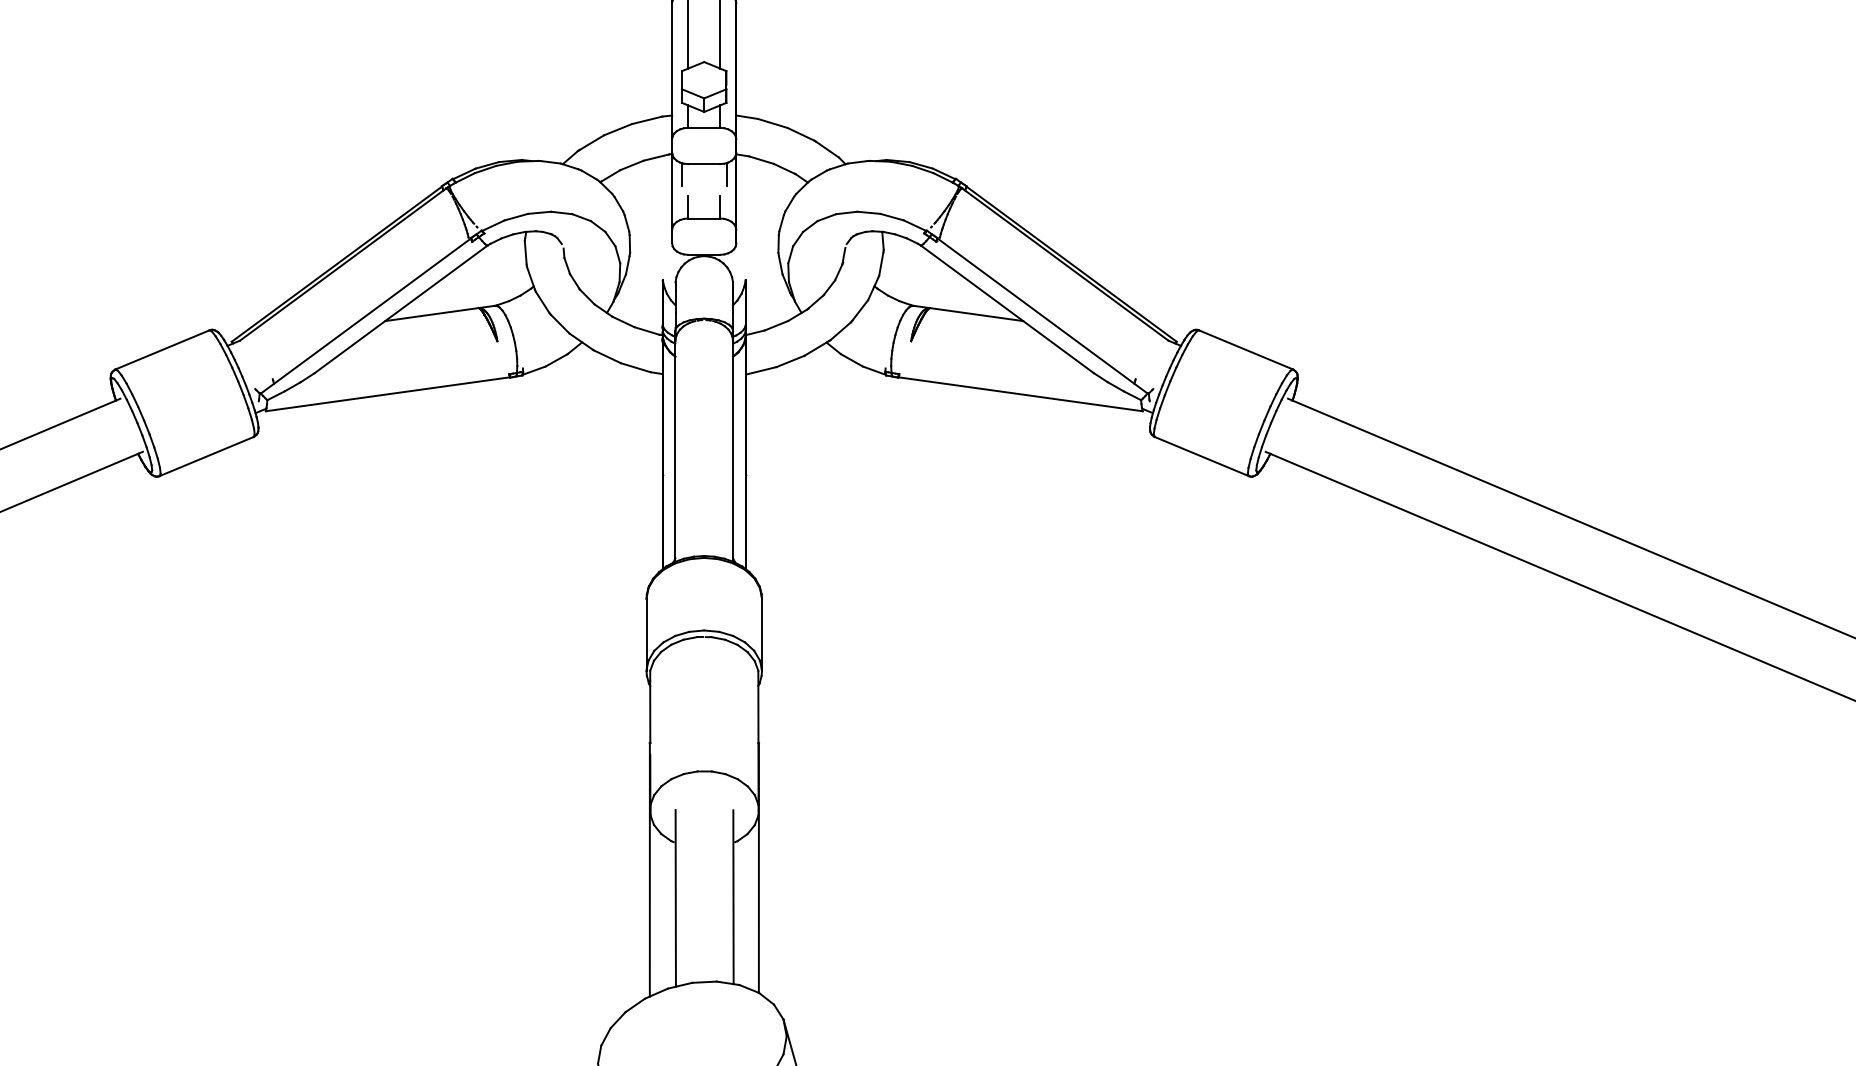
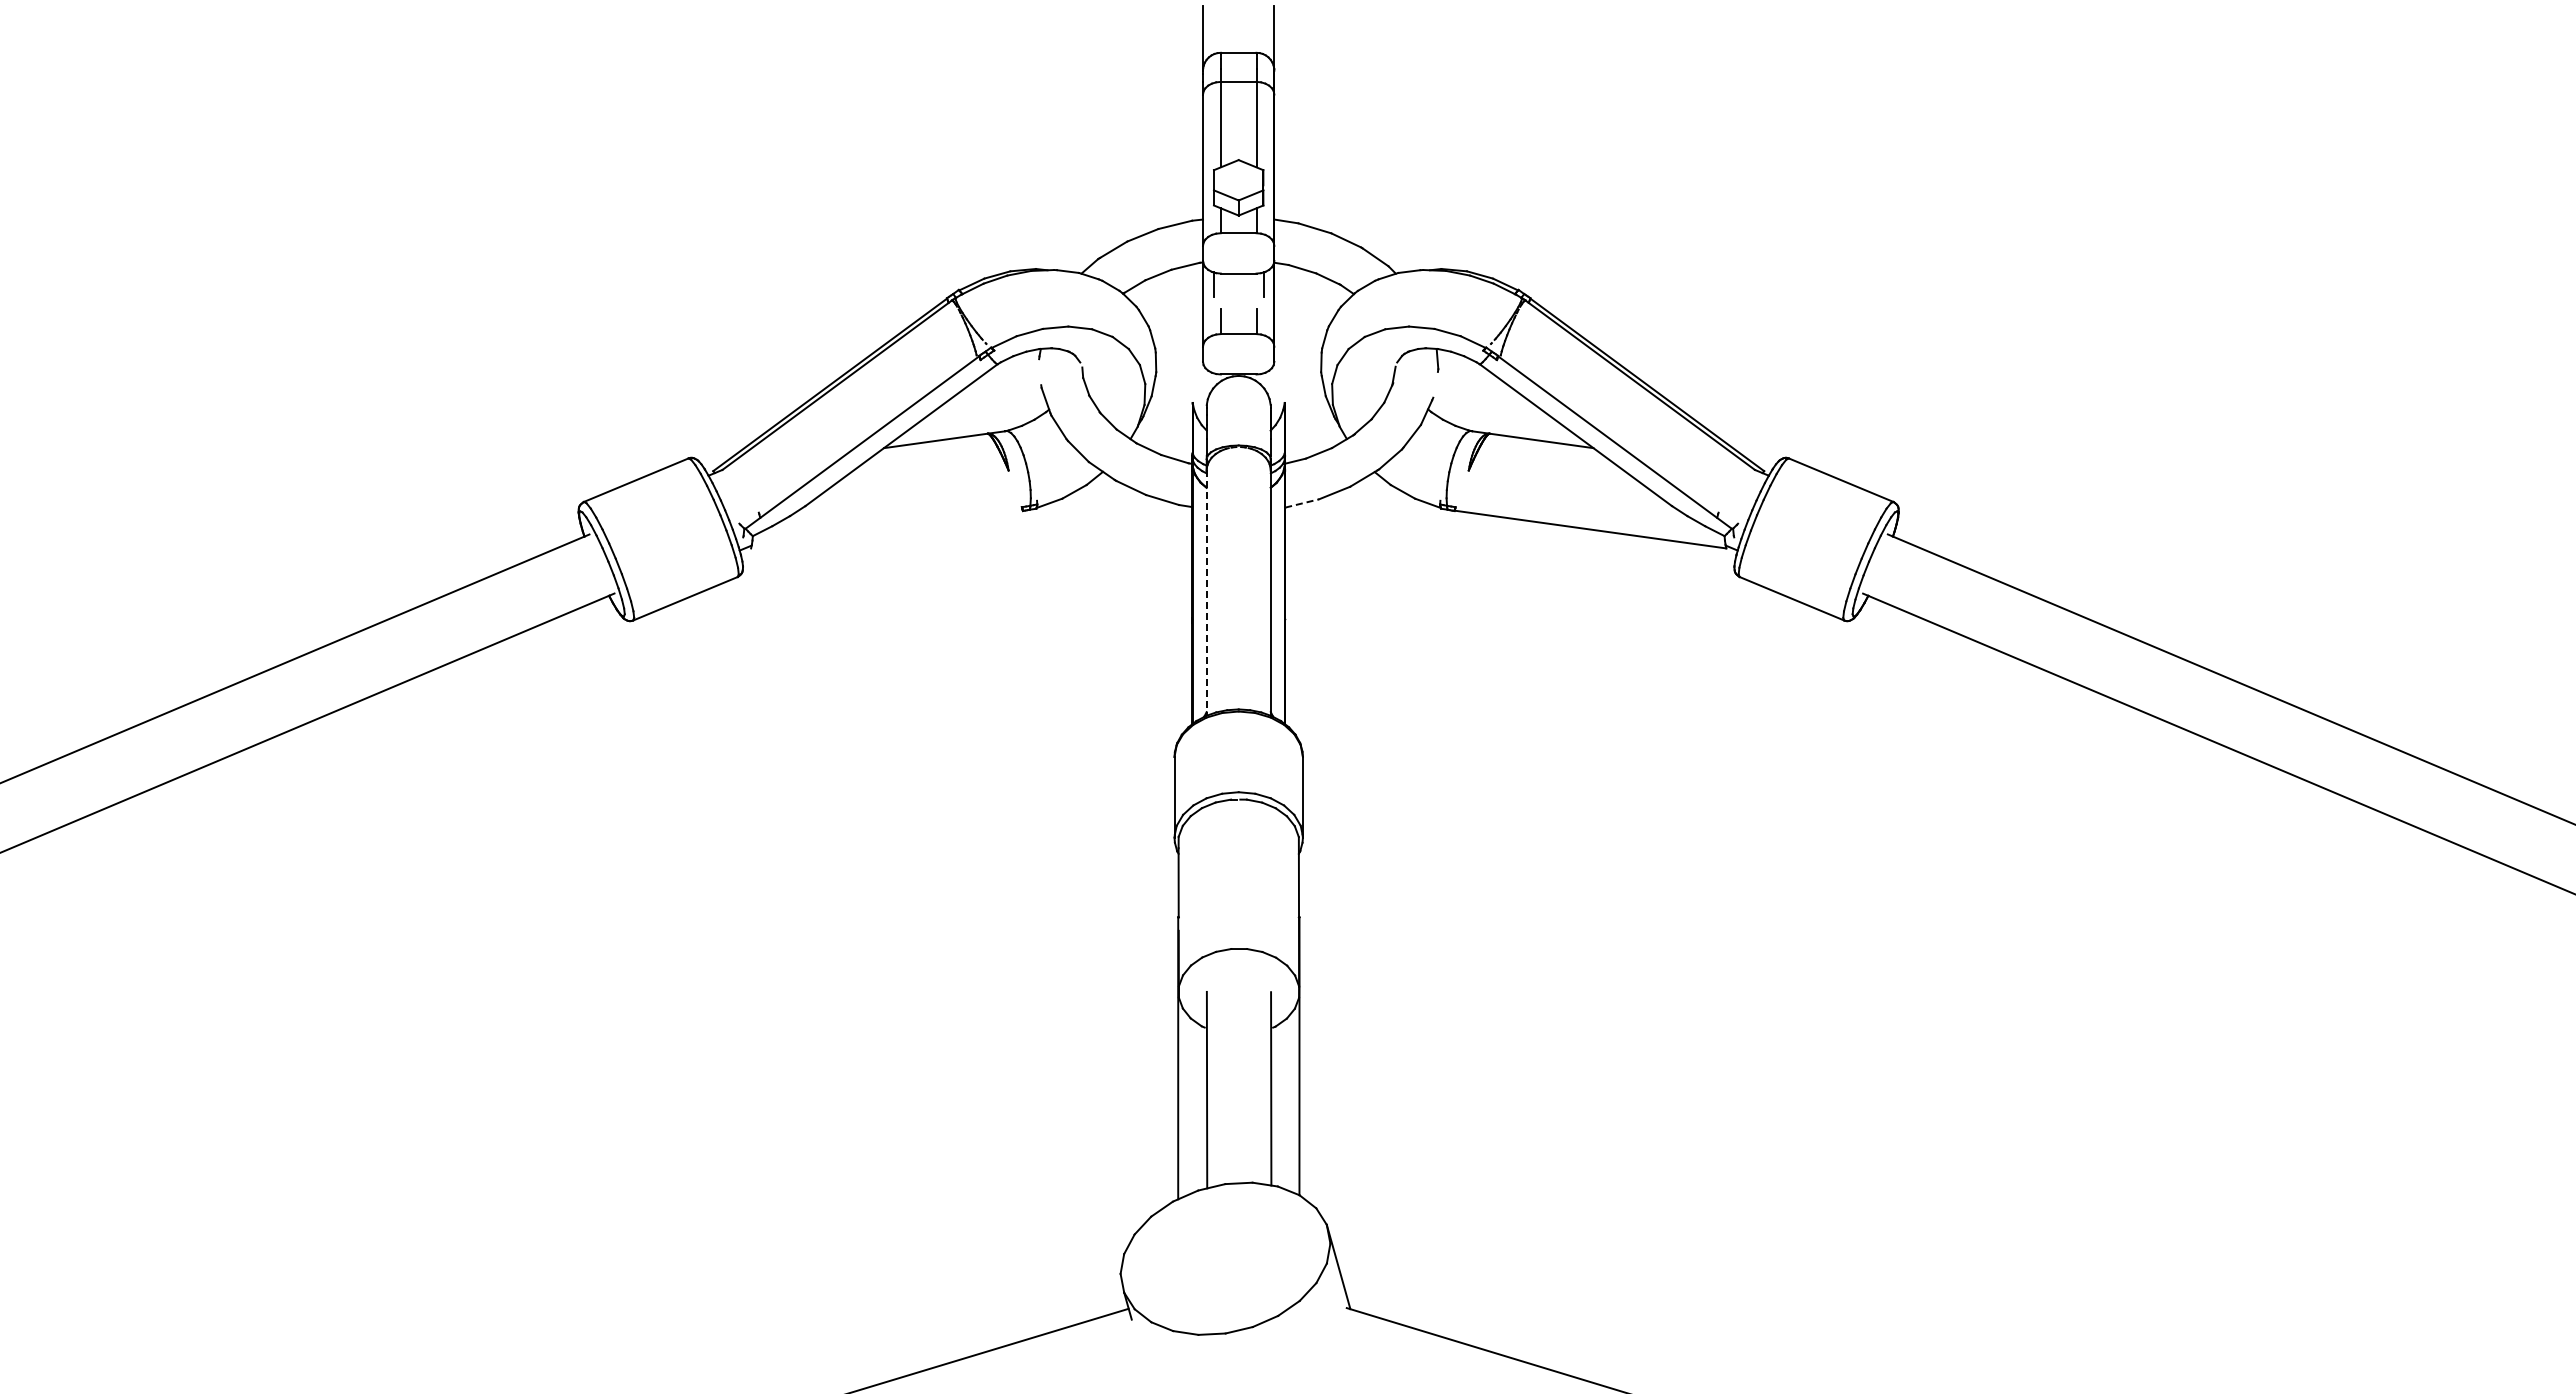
line: (526, 253) -> (1040, 372), removed
line: (881, 263) -> (1435, 384), removed
line: (761, 370) -> (1302, 503), solid -> dashed
line: (387, 394) -> (886, 529), removed
line: (675, 446) -> (1206, 587), solid -> dashed

